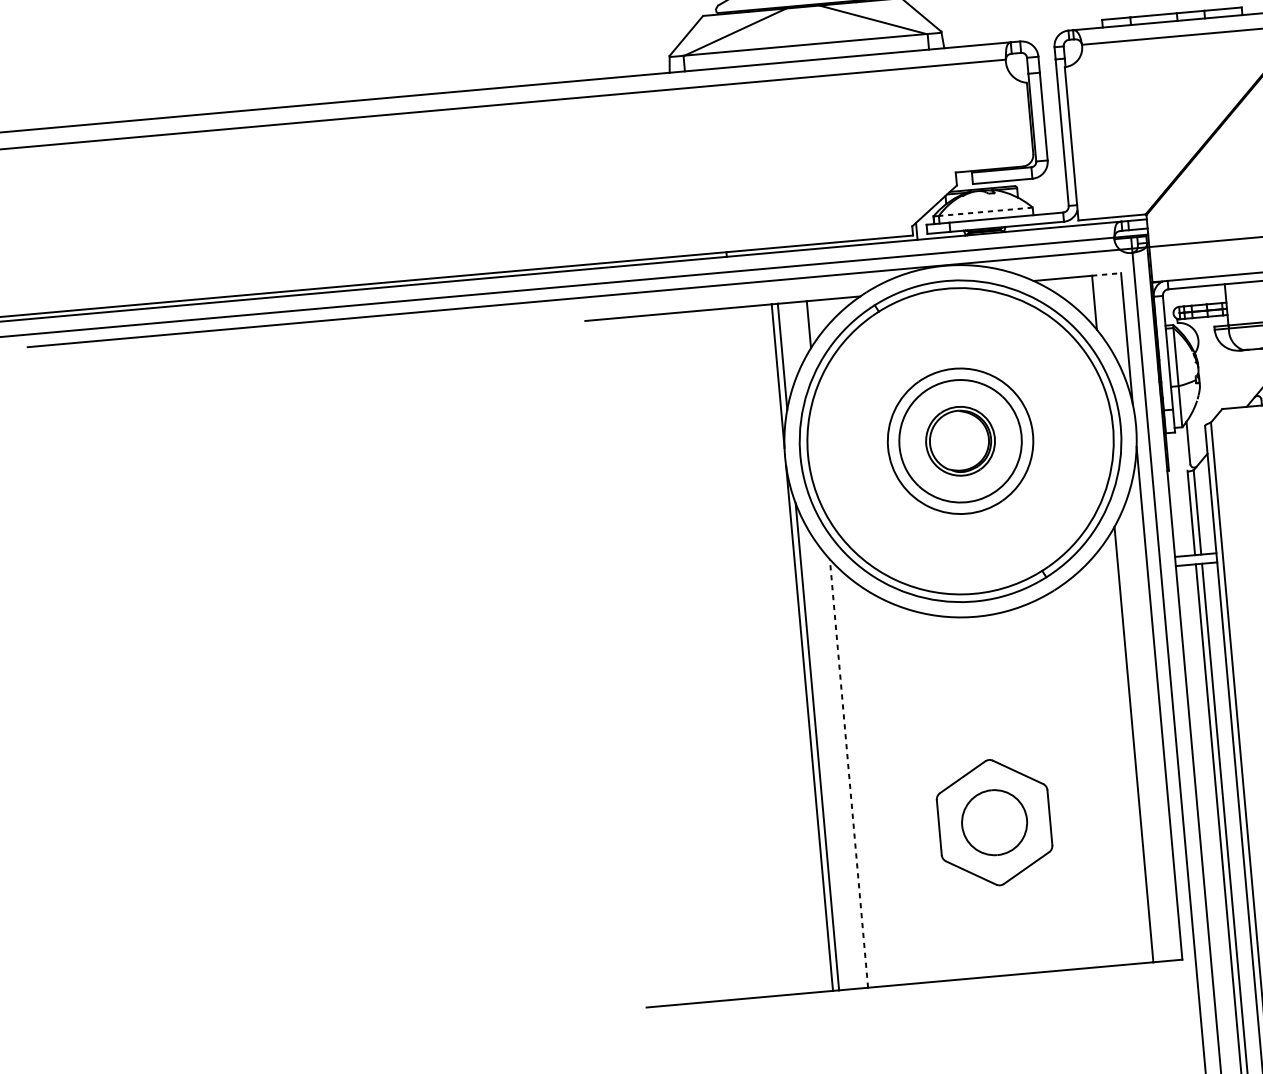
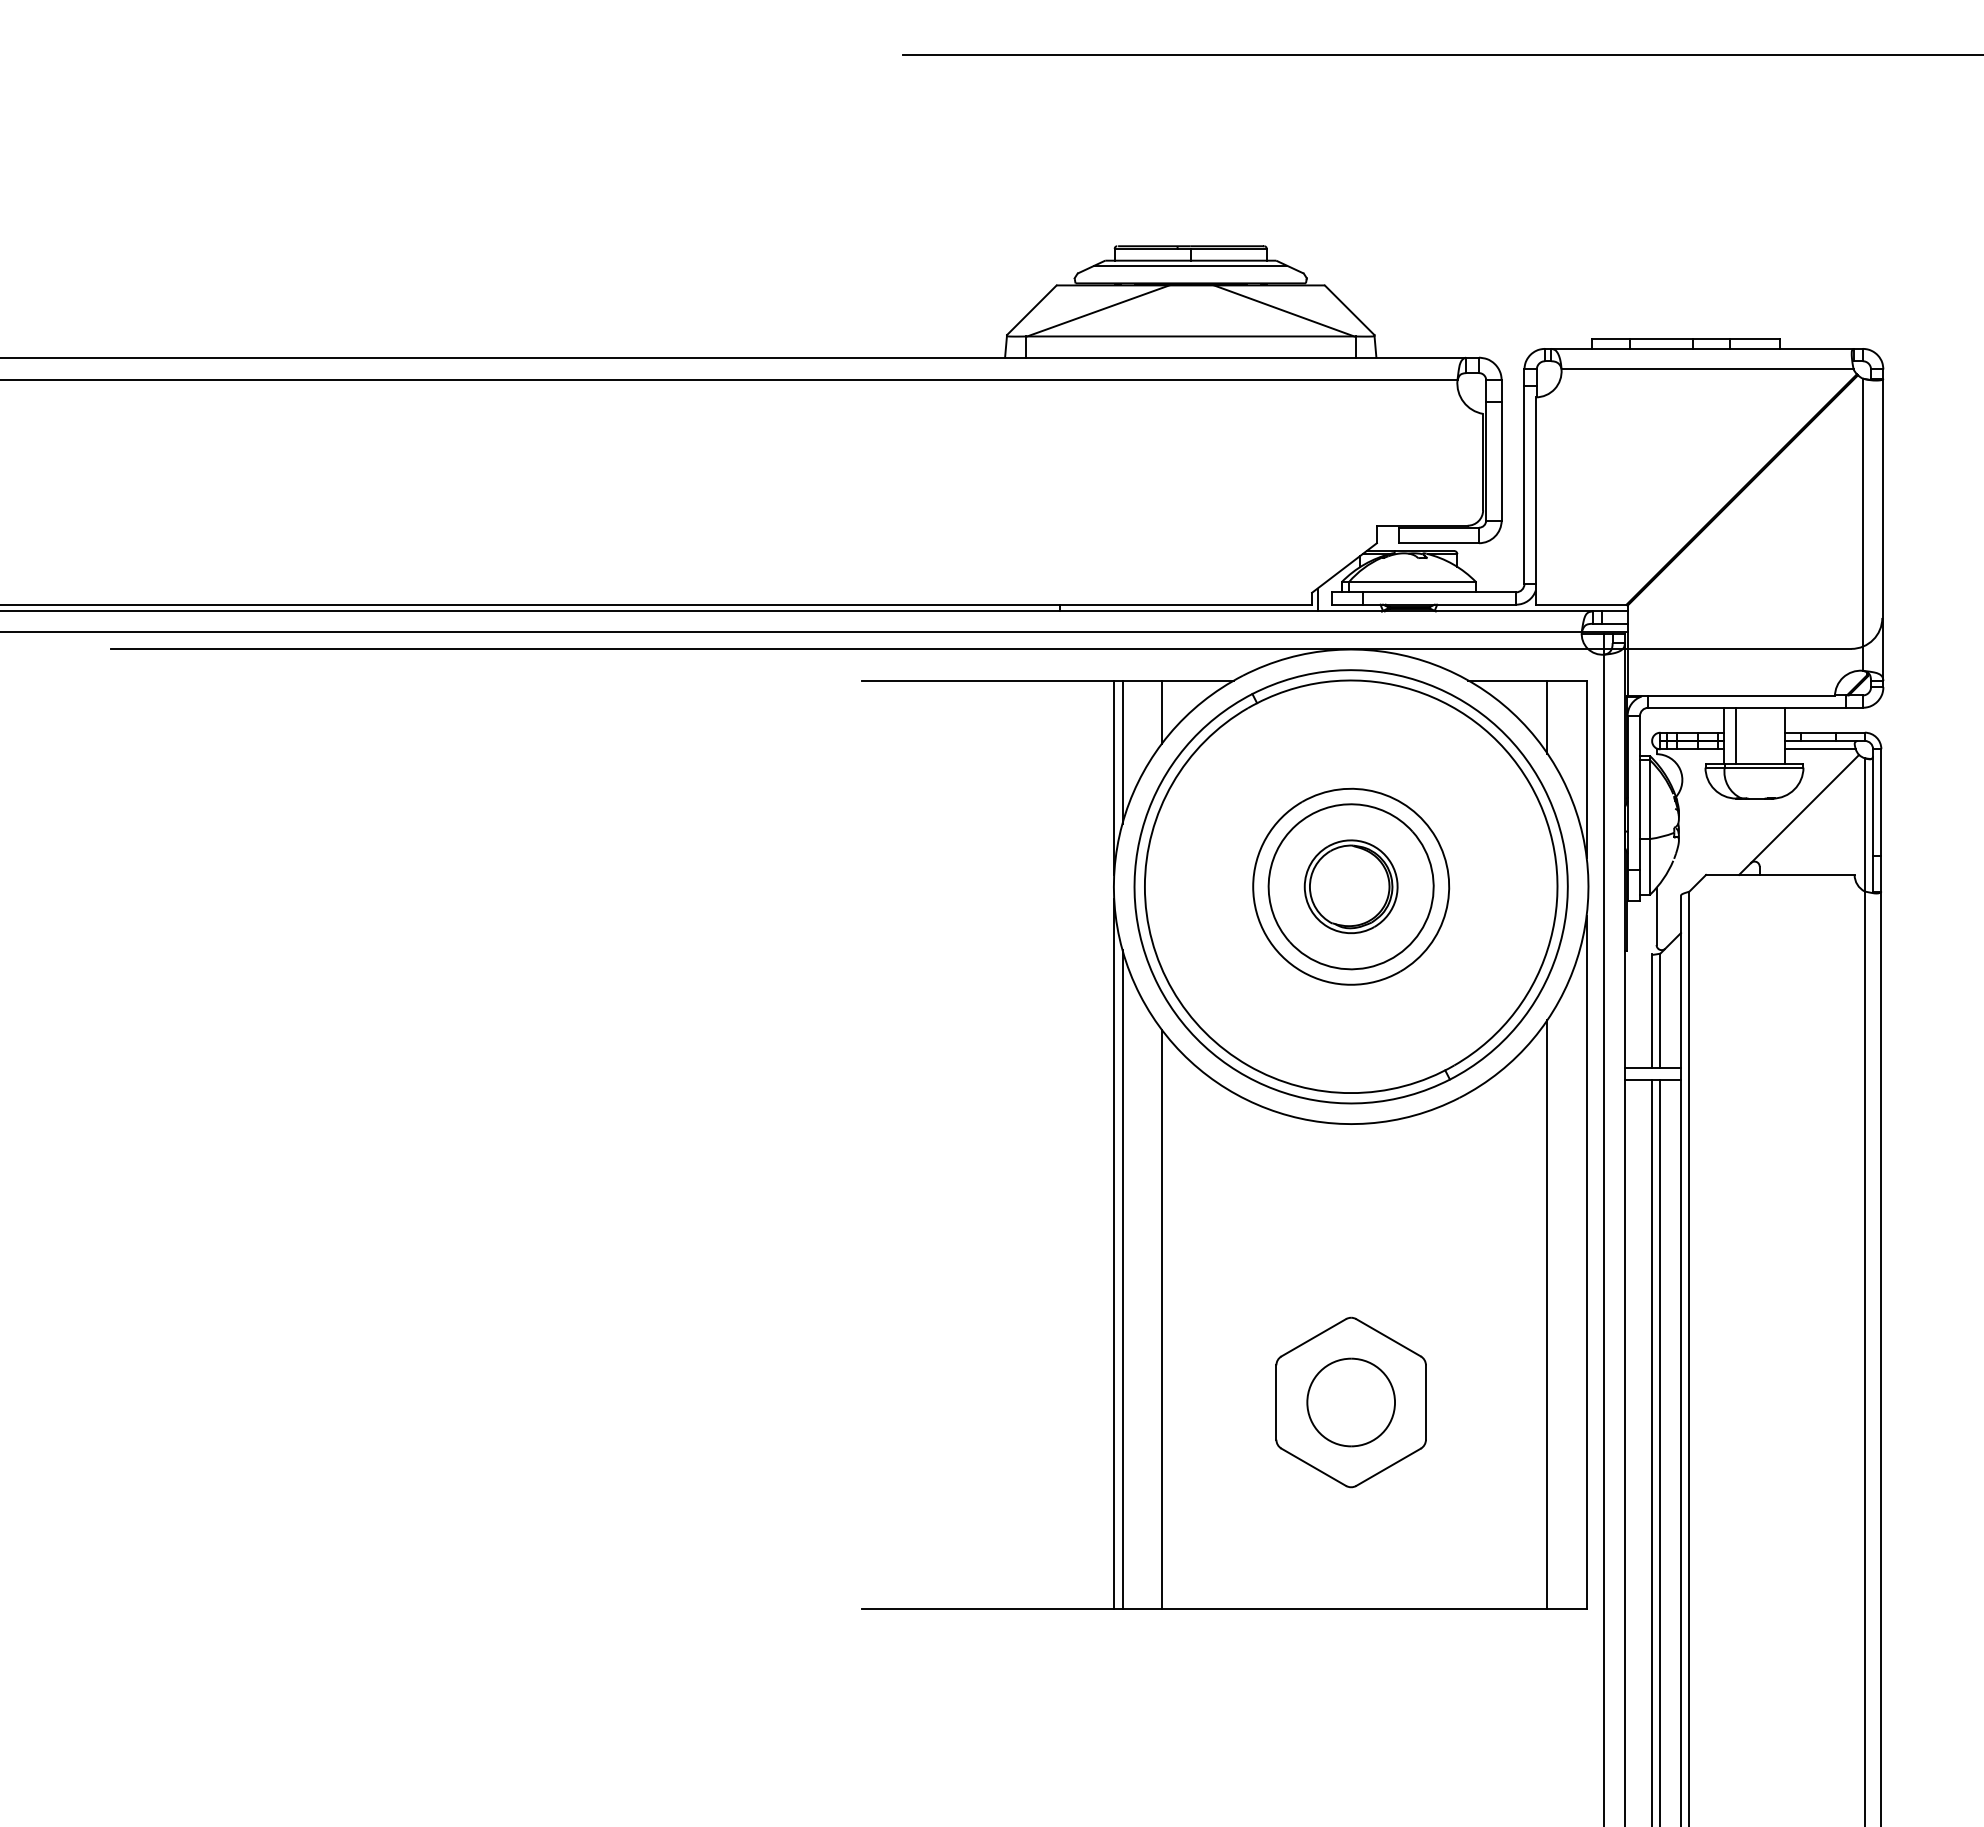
line: (985, 212) -> (1412, 582), dashed -> solid
line: (1106, 274) -> (1567, 680), dashed -> solid
line: (1235, 303) -> (1736, 735), added
line: (848, 773) -> (1161, 1319), dashed -> solid

